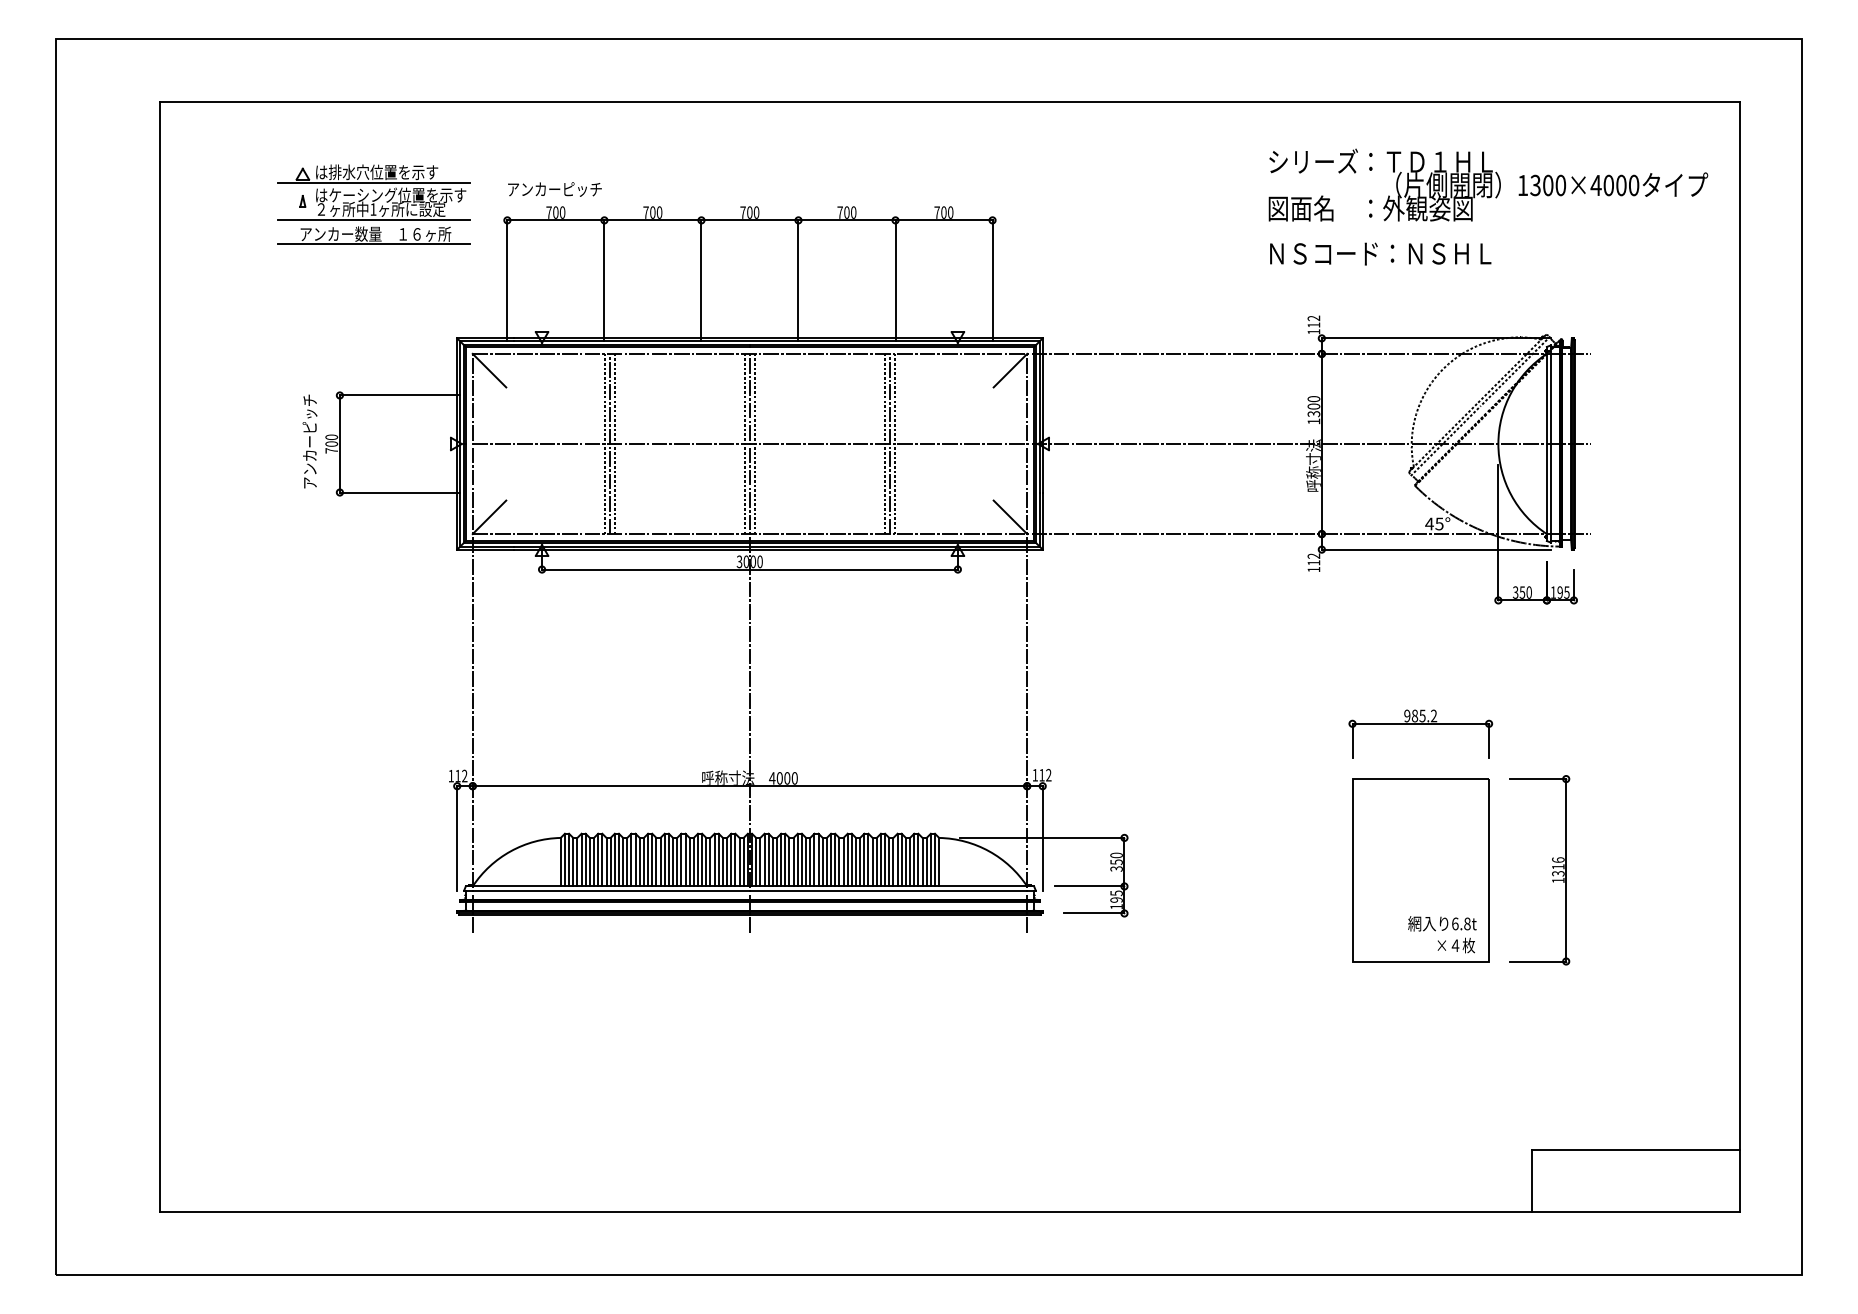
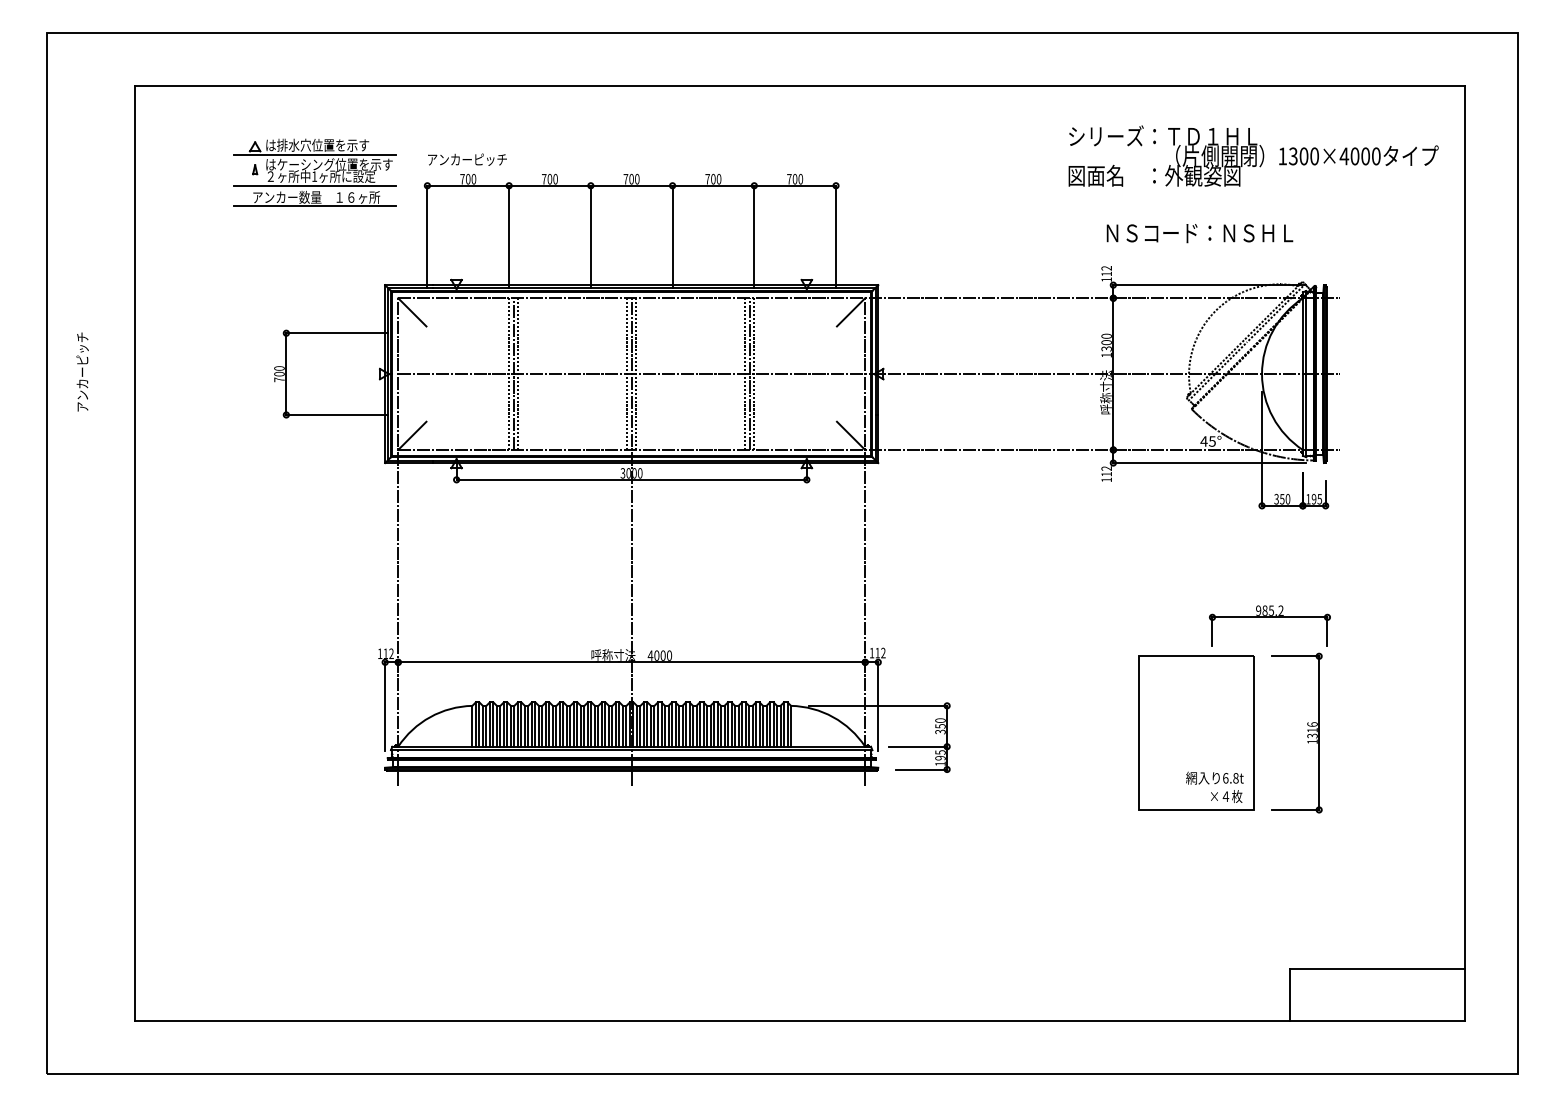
text: (1380, 253) -> (1199, 233), moved
text: (309, 441) -> (82, 372), moved
part: (1420, 724) -> (1269, 617), moved

